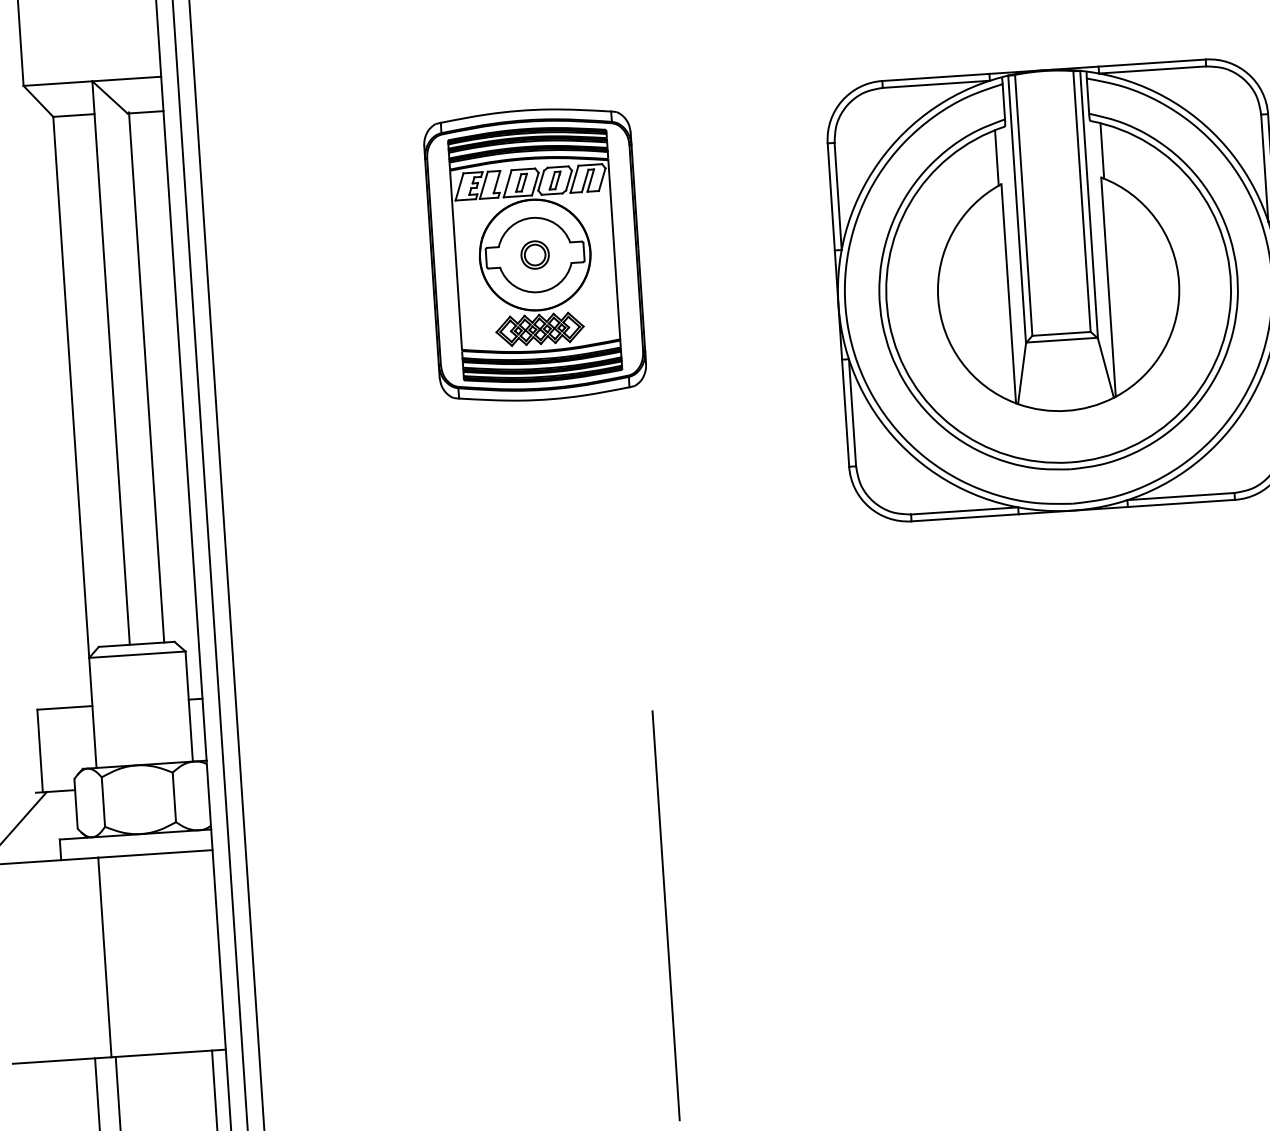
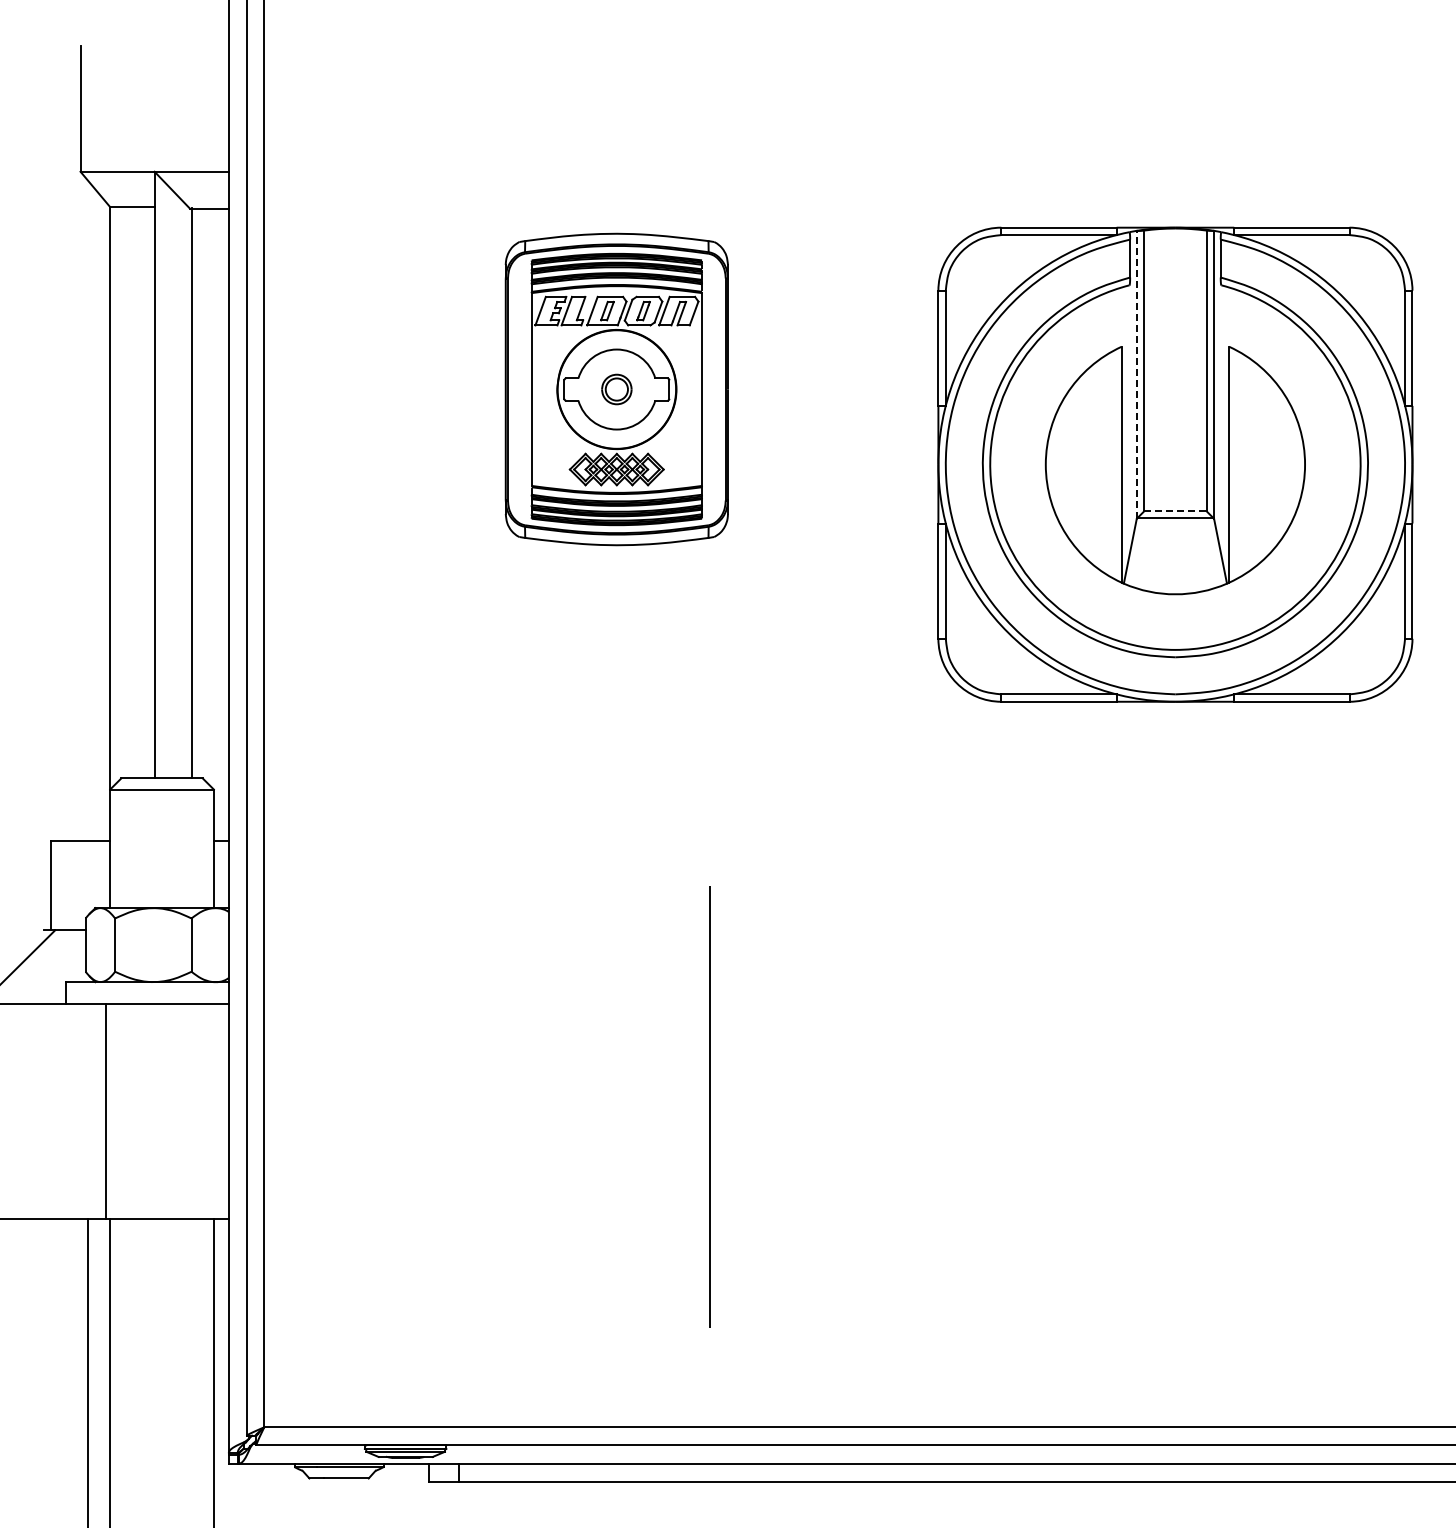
line: (1102, 151) -> (1232, 318), removed
line: (996, 158) -> (1118, 318), removed
line: (1016, 209) -> (1136, 374), solid -> dashed
line: (1061, 333) -> (1175, 511), solid -> dashed

